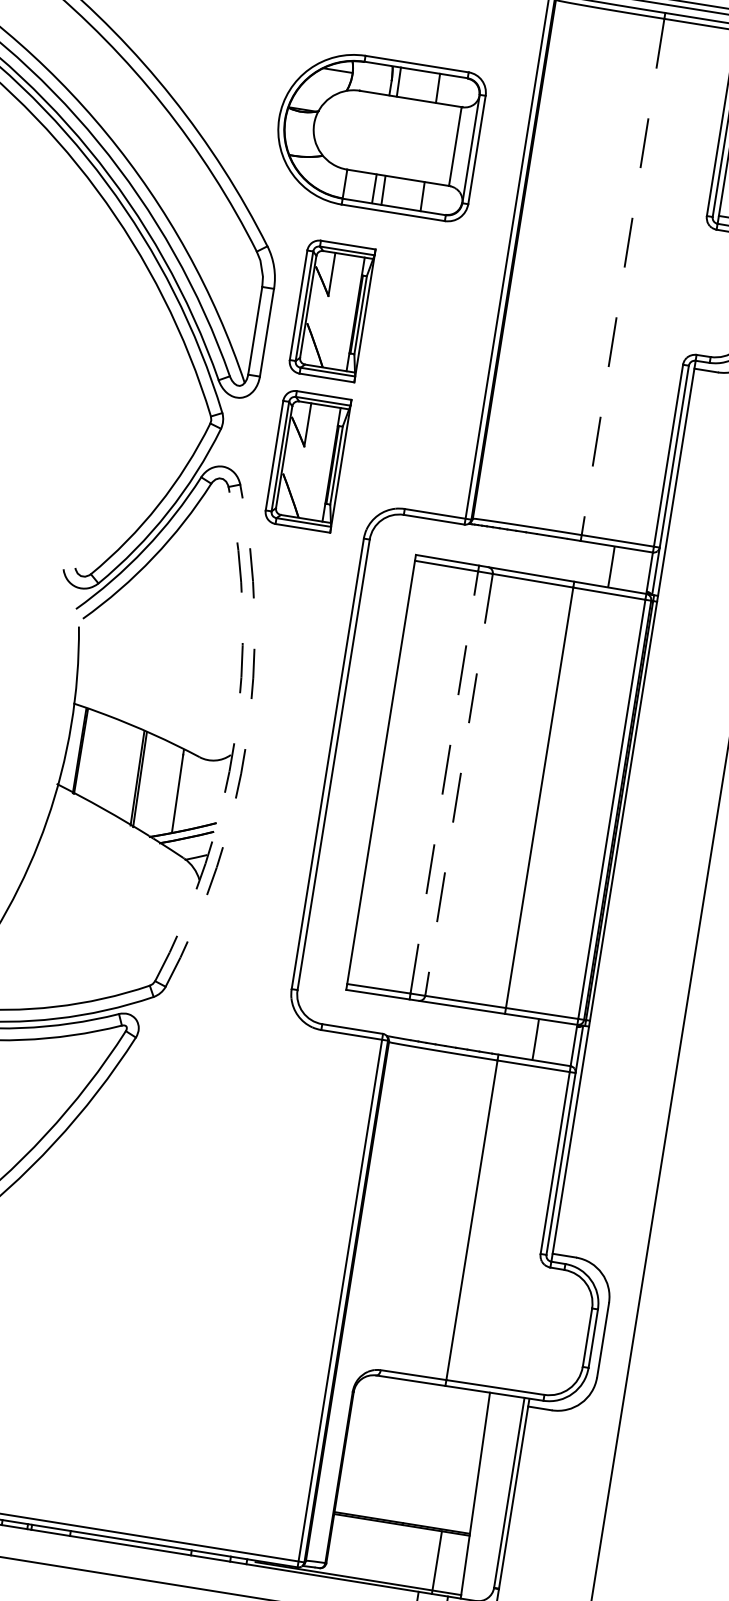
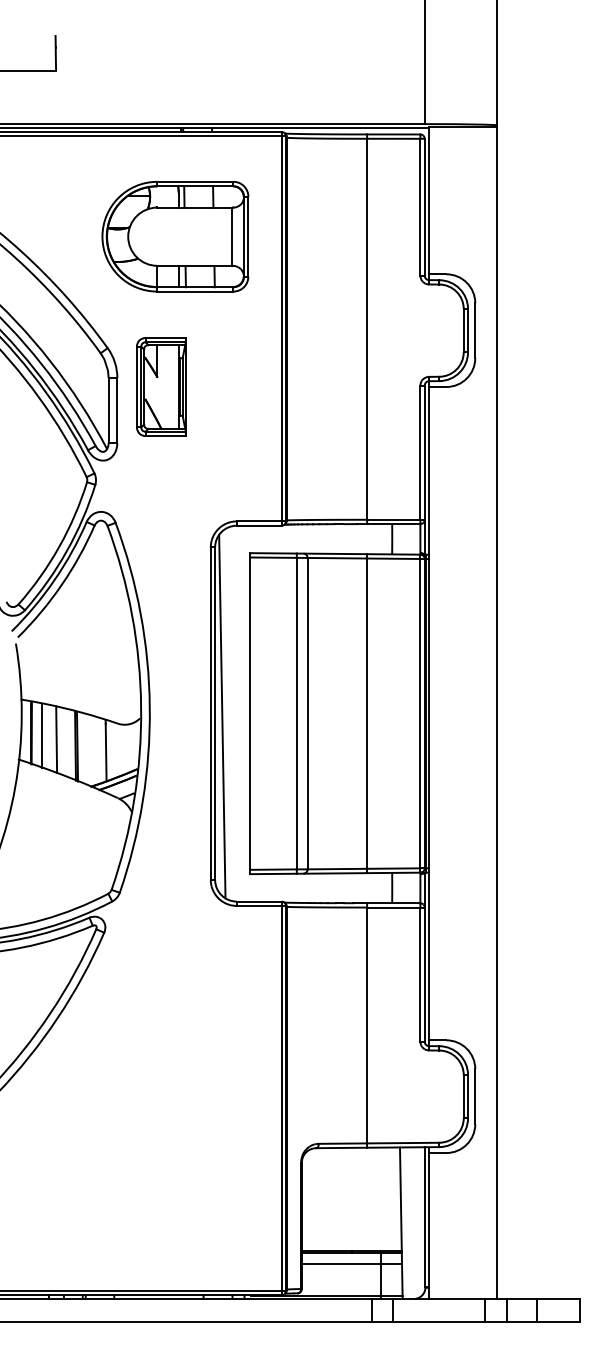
part: (378, 133) -> (175, 236), moved
line: (623, 277) -> (367, 329), dashed -> solid
part: (307, 460) -> (161, 497), removed
arc: (235, 740) -> (141, 707), dashed -> solid
arc: (246, 742) -> (149, 707), dashed -> solid
line: (95, 756) -> (42, 735), added
line: (113, 765) -> (56, 739), added
line: (343, 770) -> (222, 716), added
line: (443, 782) -> (296, 713), dashed -> solid
line: (458, 784) -> (307, 713), dashed -> solid
line: (399, 1539) -> (351, 1263), added

